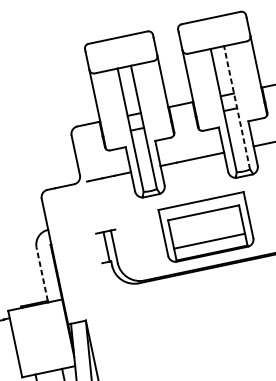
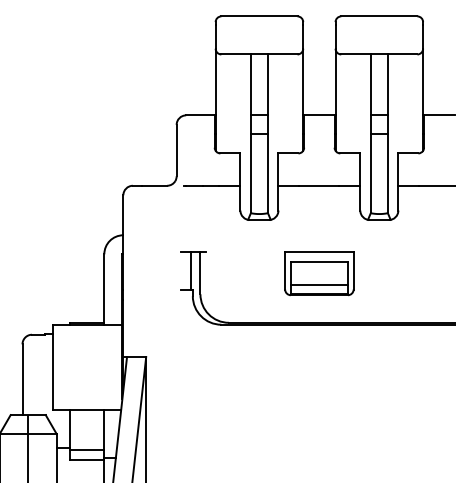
line: (236, 107) -> (387, 133), dashed -> solid
part: (206, 227) -> (319, 273), size x0.62
line: (42, 274) -> (104, 288), dashed -> solid

